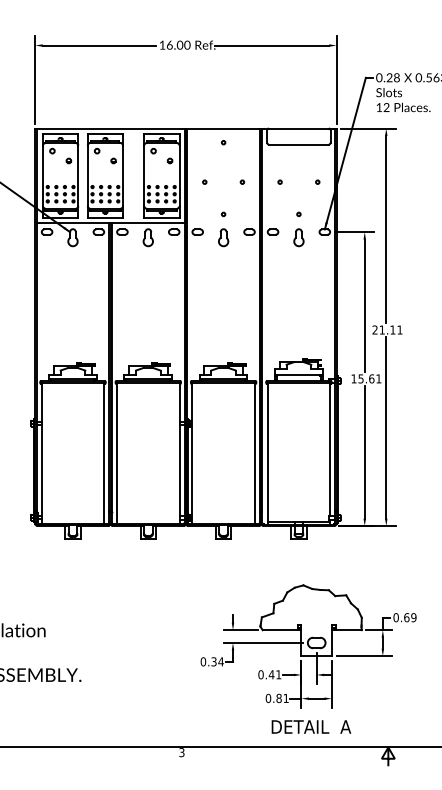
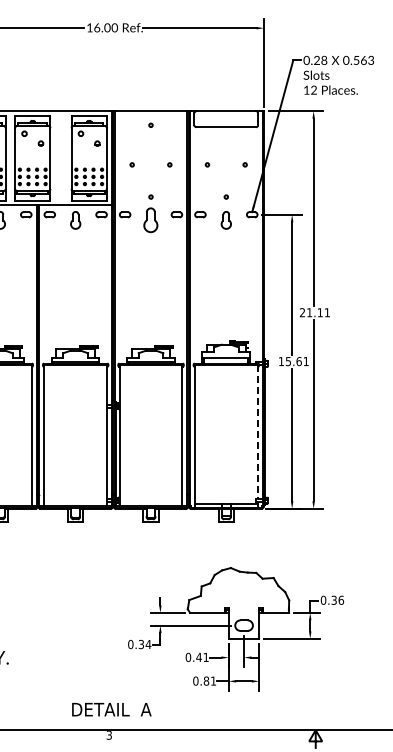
part: (223, 237) -> (150, 220), size x1.4
line: (330, 449) -> (257, 432), solid -> dashed
text: (410, 617) -> (337, 600), 0.69 -> 0.36
text: (311, 726) -> (111, 709), moved

